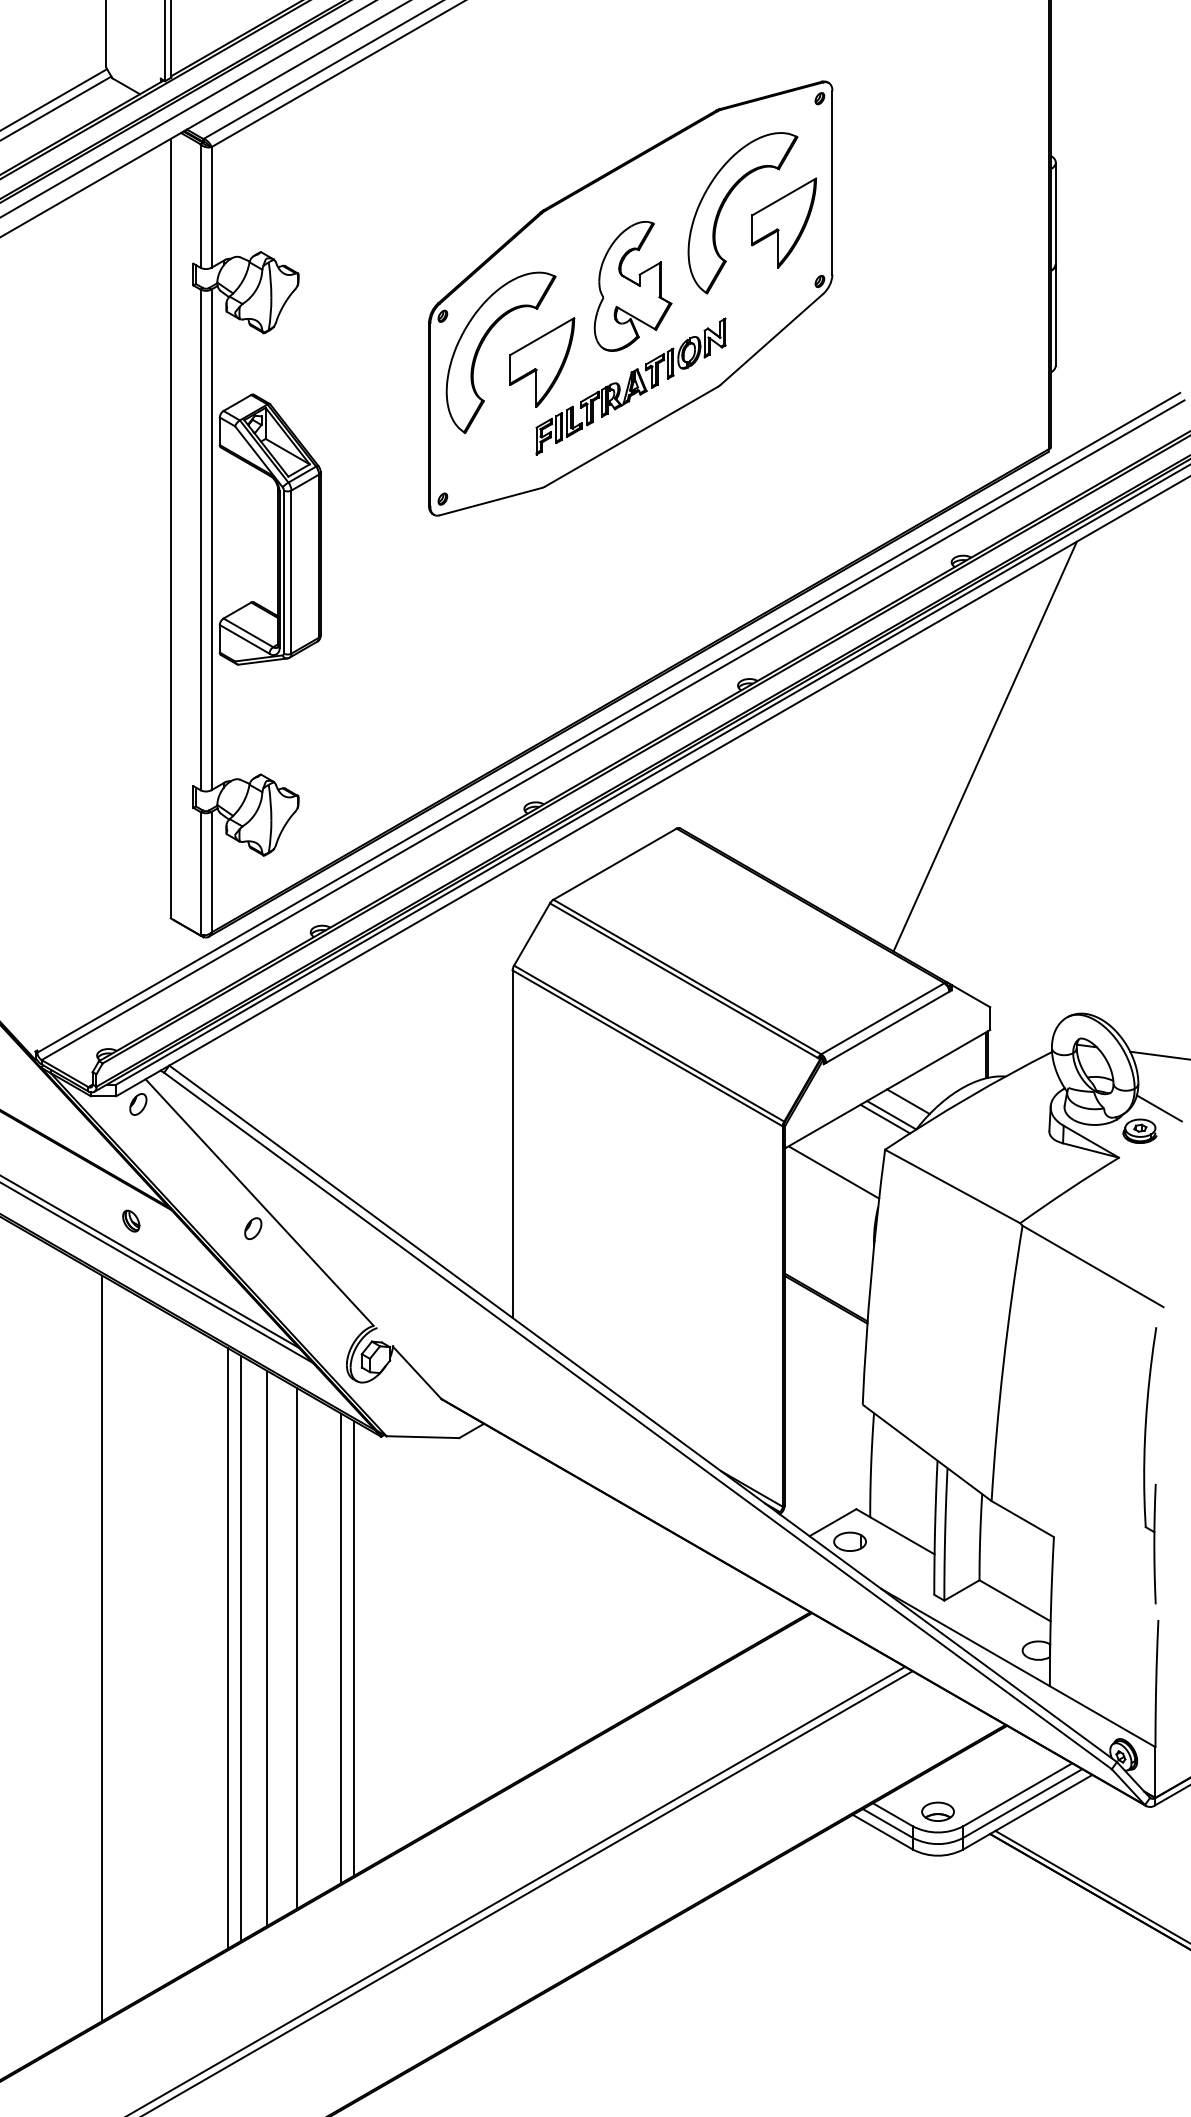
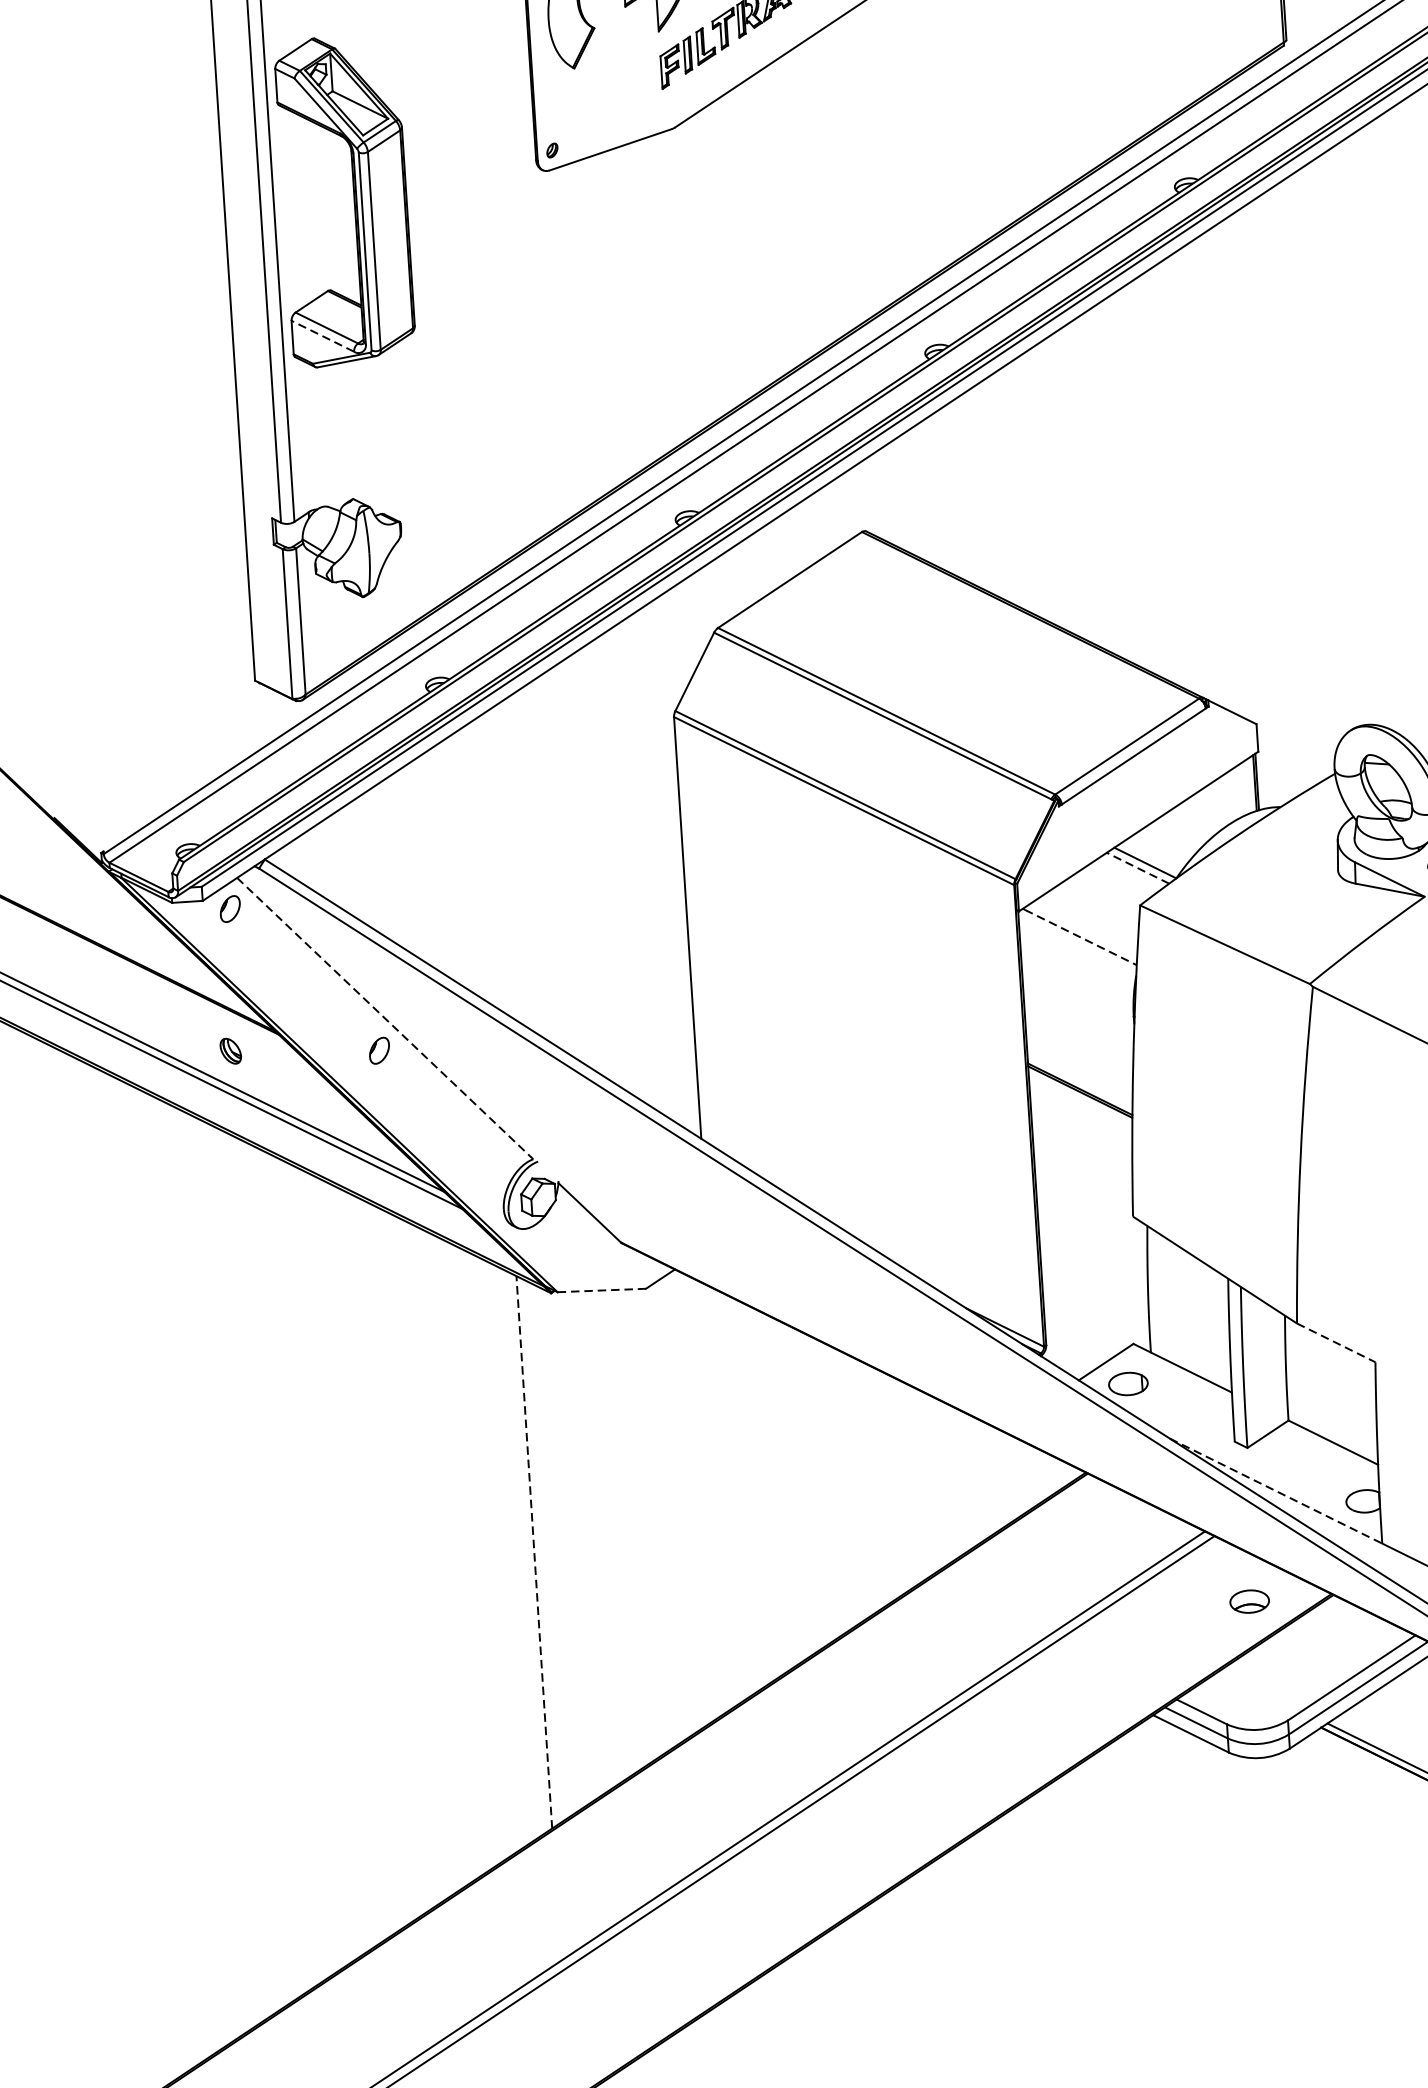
line: (244, 639) -> (322, 336), solid -> dashed
line: (984, 746) -> (1229, 408), removed
line: (908, 1101) -> (1164, 845), removed
line: (885, 1119) -> (1138, 868), solid -> dashed
line: (835, 1173) -> (1081, 938), solid -> dashed
line: (259, 1202) -> (385, 1018), solid -> dashed
line: (423, 1437) -> (602, 1290), solid -> dashed
line: (1022, 1519) -> (1335, 1343), solid -> dashed
line: (965, 1637) -> (1275, 1491), solid -> dashed
line: (102, 1648) -> (229, 1572), removed
line: (228, 1648) -> (382, 1562), removed
line: (240, 1648) -> (396, 1561), removed
line: (266, 1648) -> (428, 1559), removed
line: (297, 1648) -> (466, 1556), removed
line: (341, 1648) -> (519, 1553), removed
line: (353, 1648) -> (534, 1552), solid -> dashed
part: (937, 1811) -> (1249, 1601), moved

